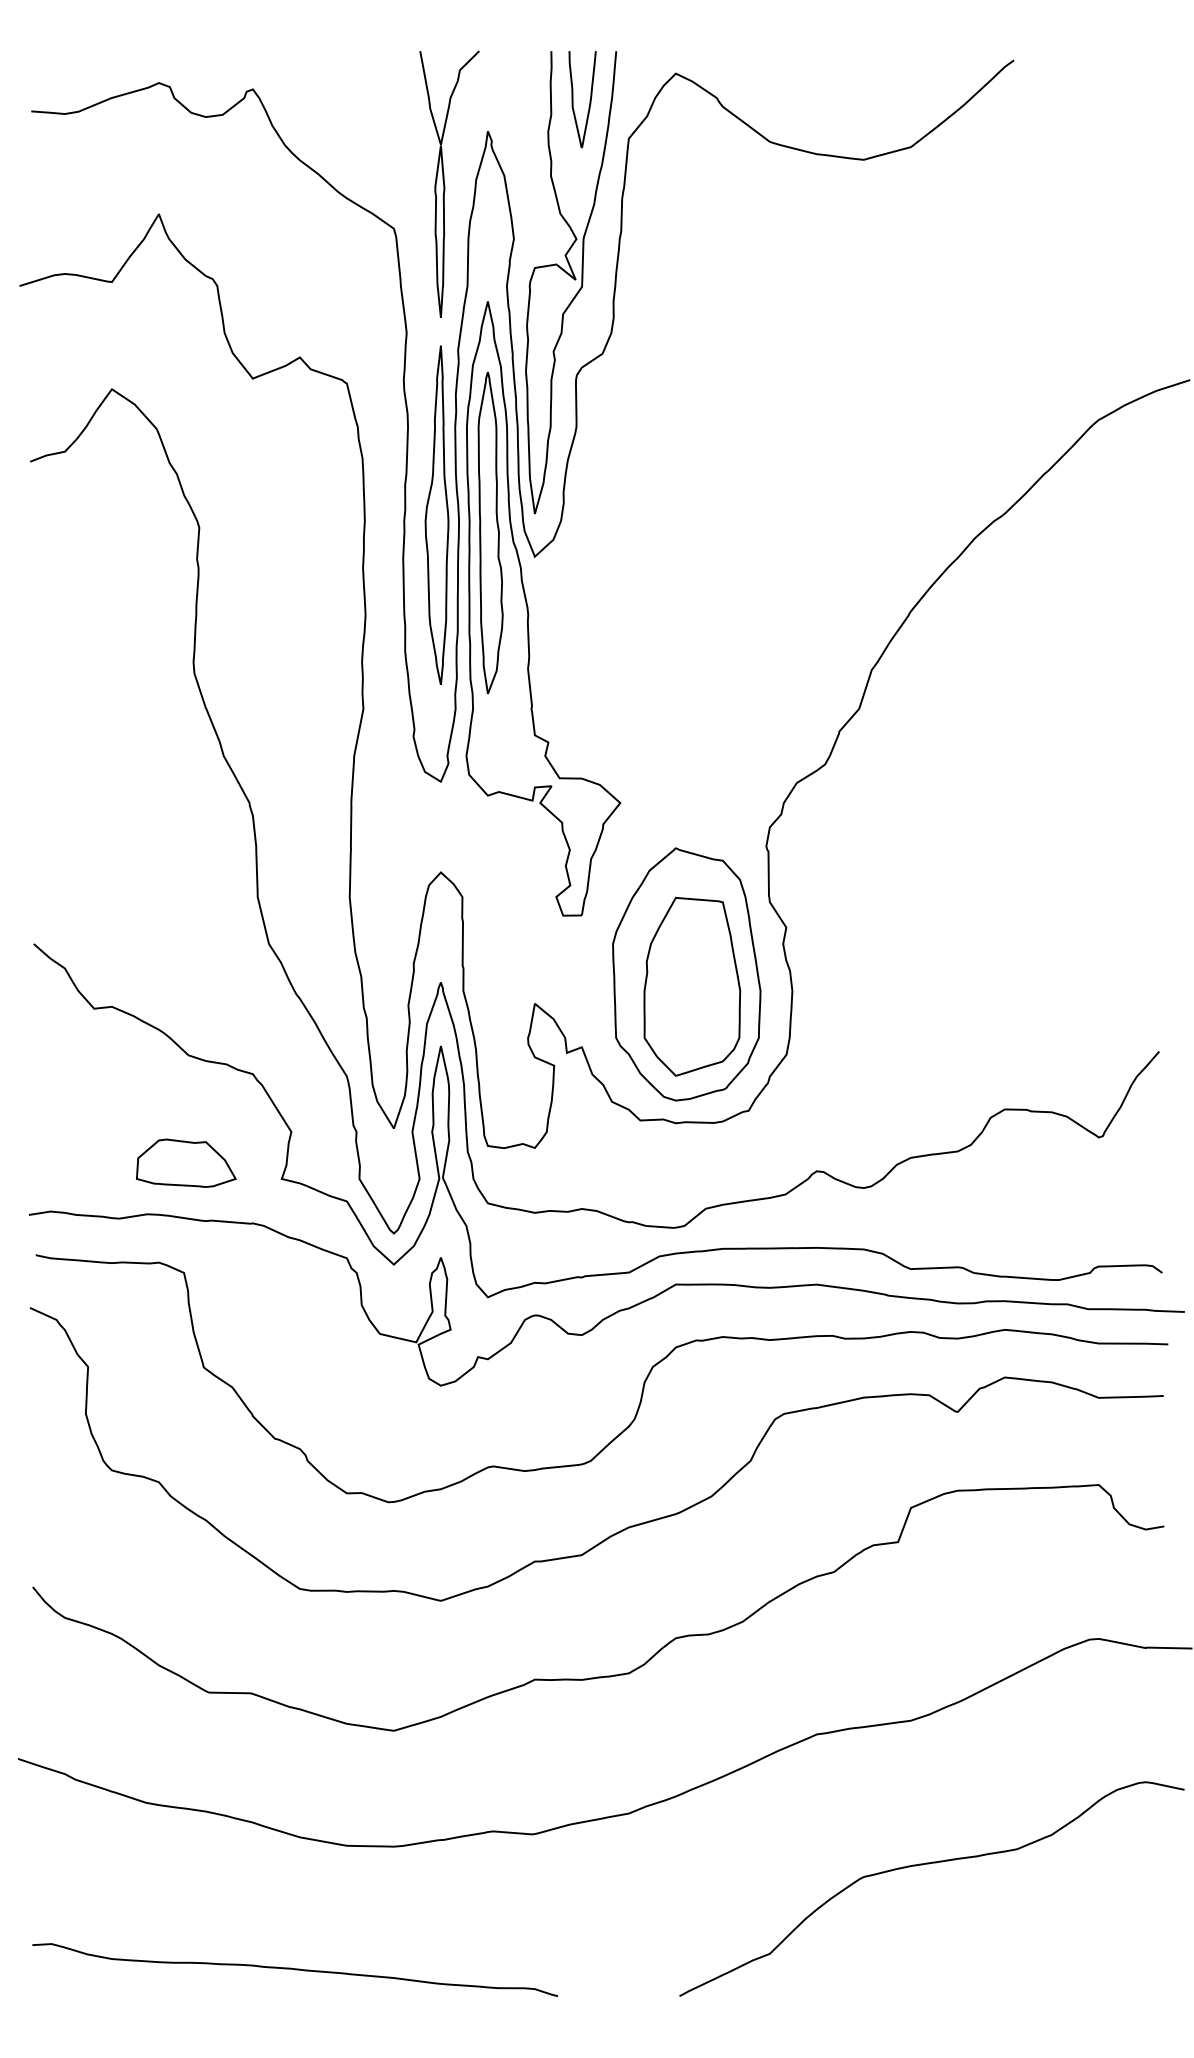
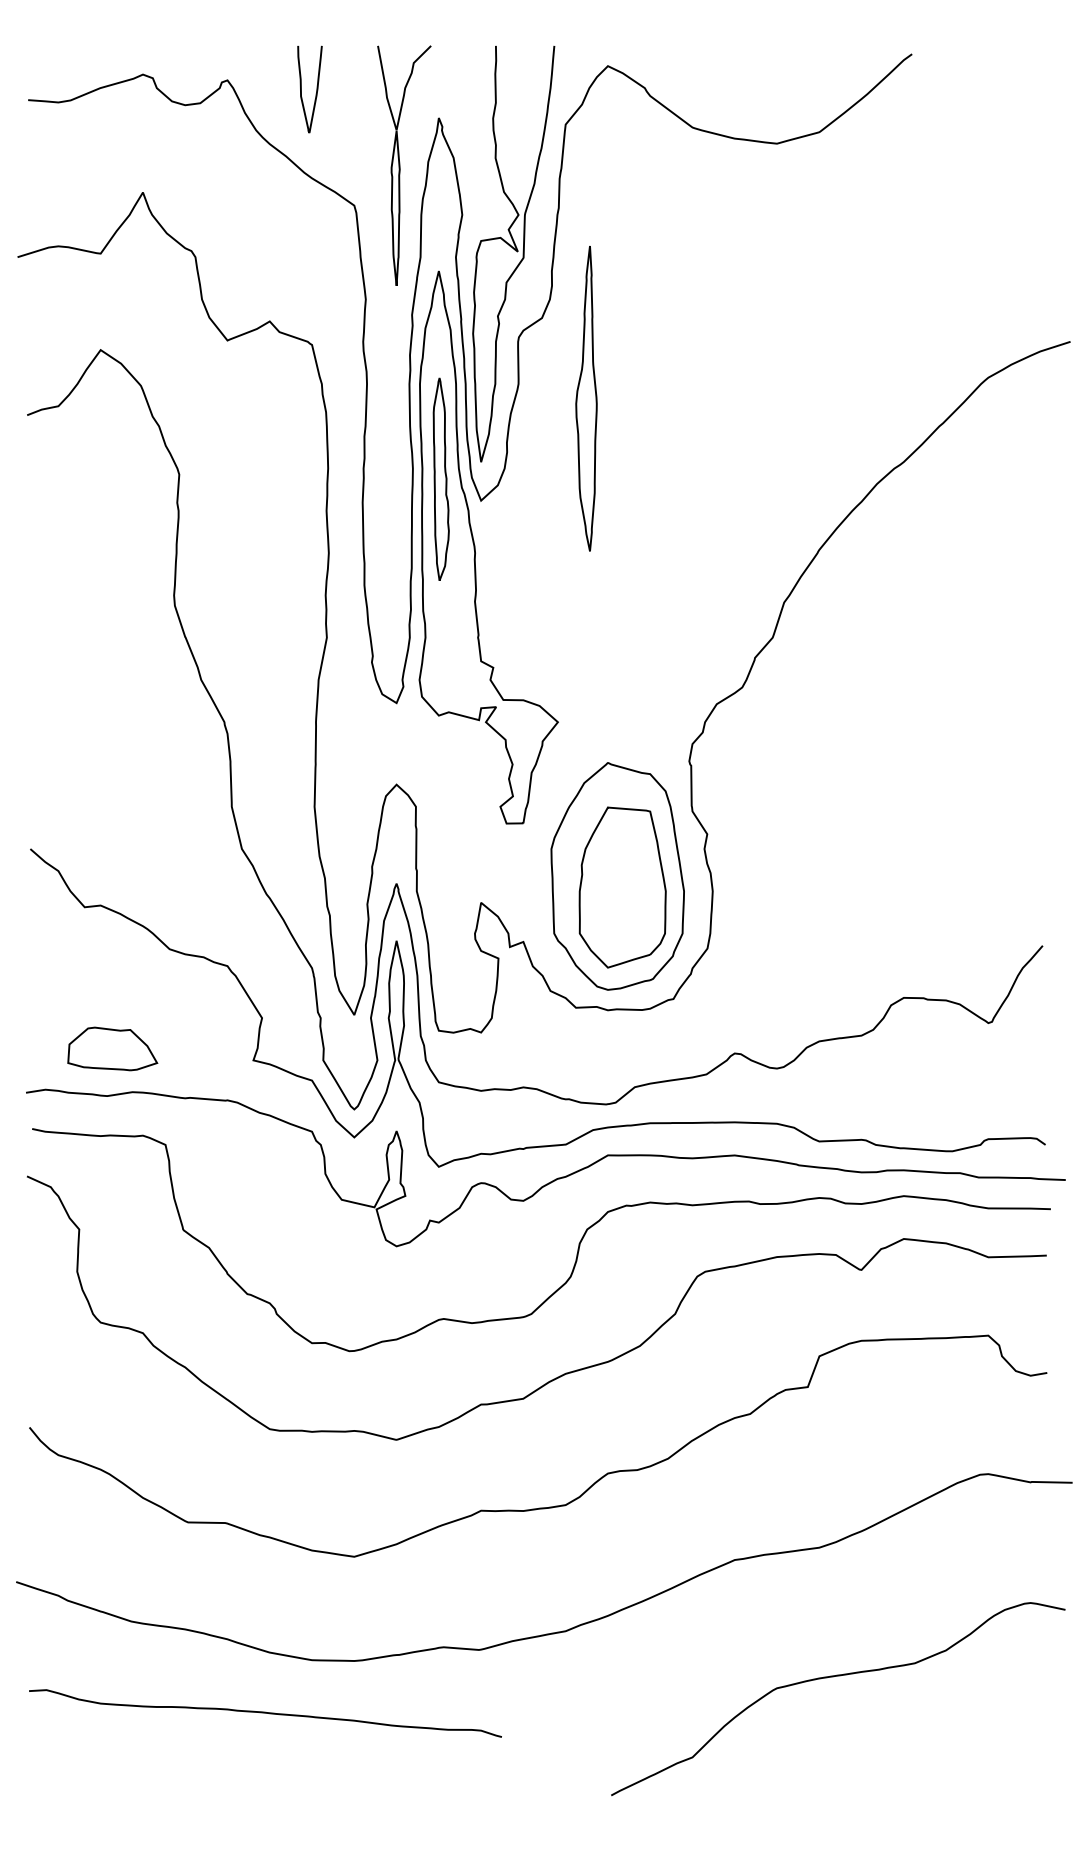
curve: (589, 100) -> (316, 90), moved
part: (436, 514) -> (586, 397), moved
part: (490, 532) -> (441, 478), size x0.7
part: (186, 1162) -> (112, 1048), moved
curve: (295, 1969) -> (265, 1713), moved

